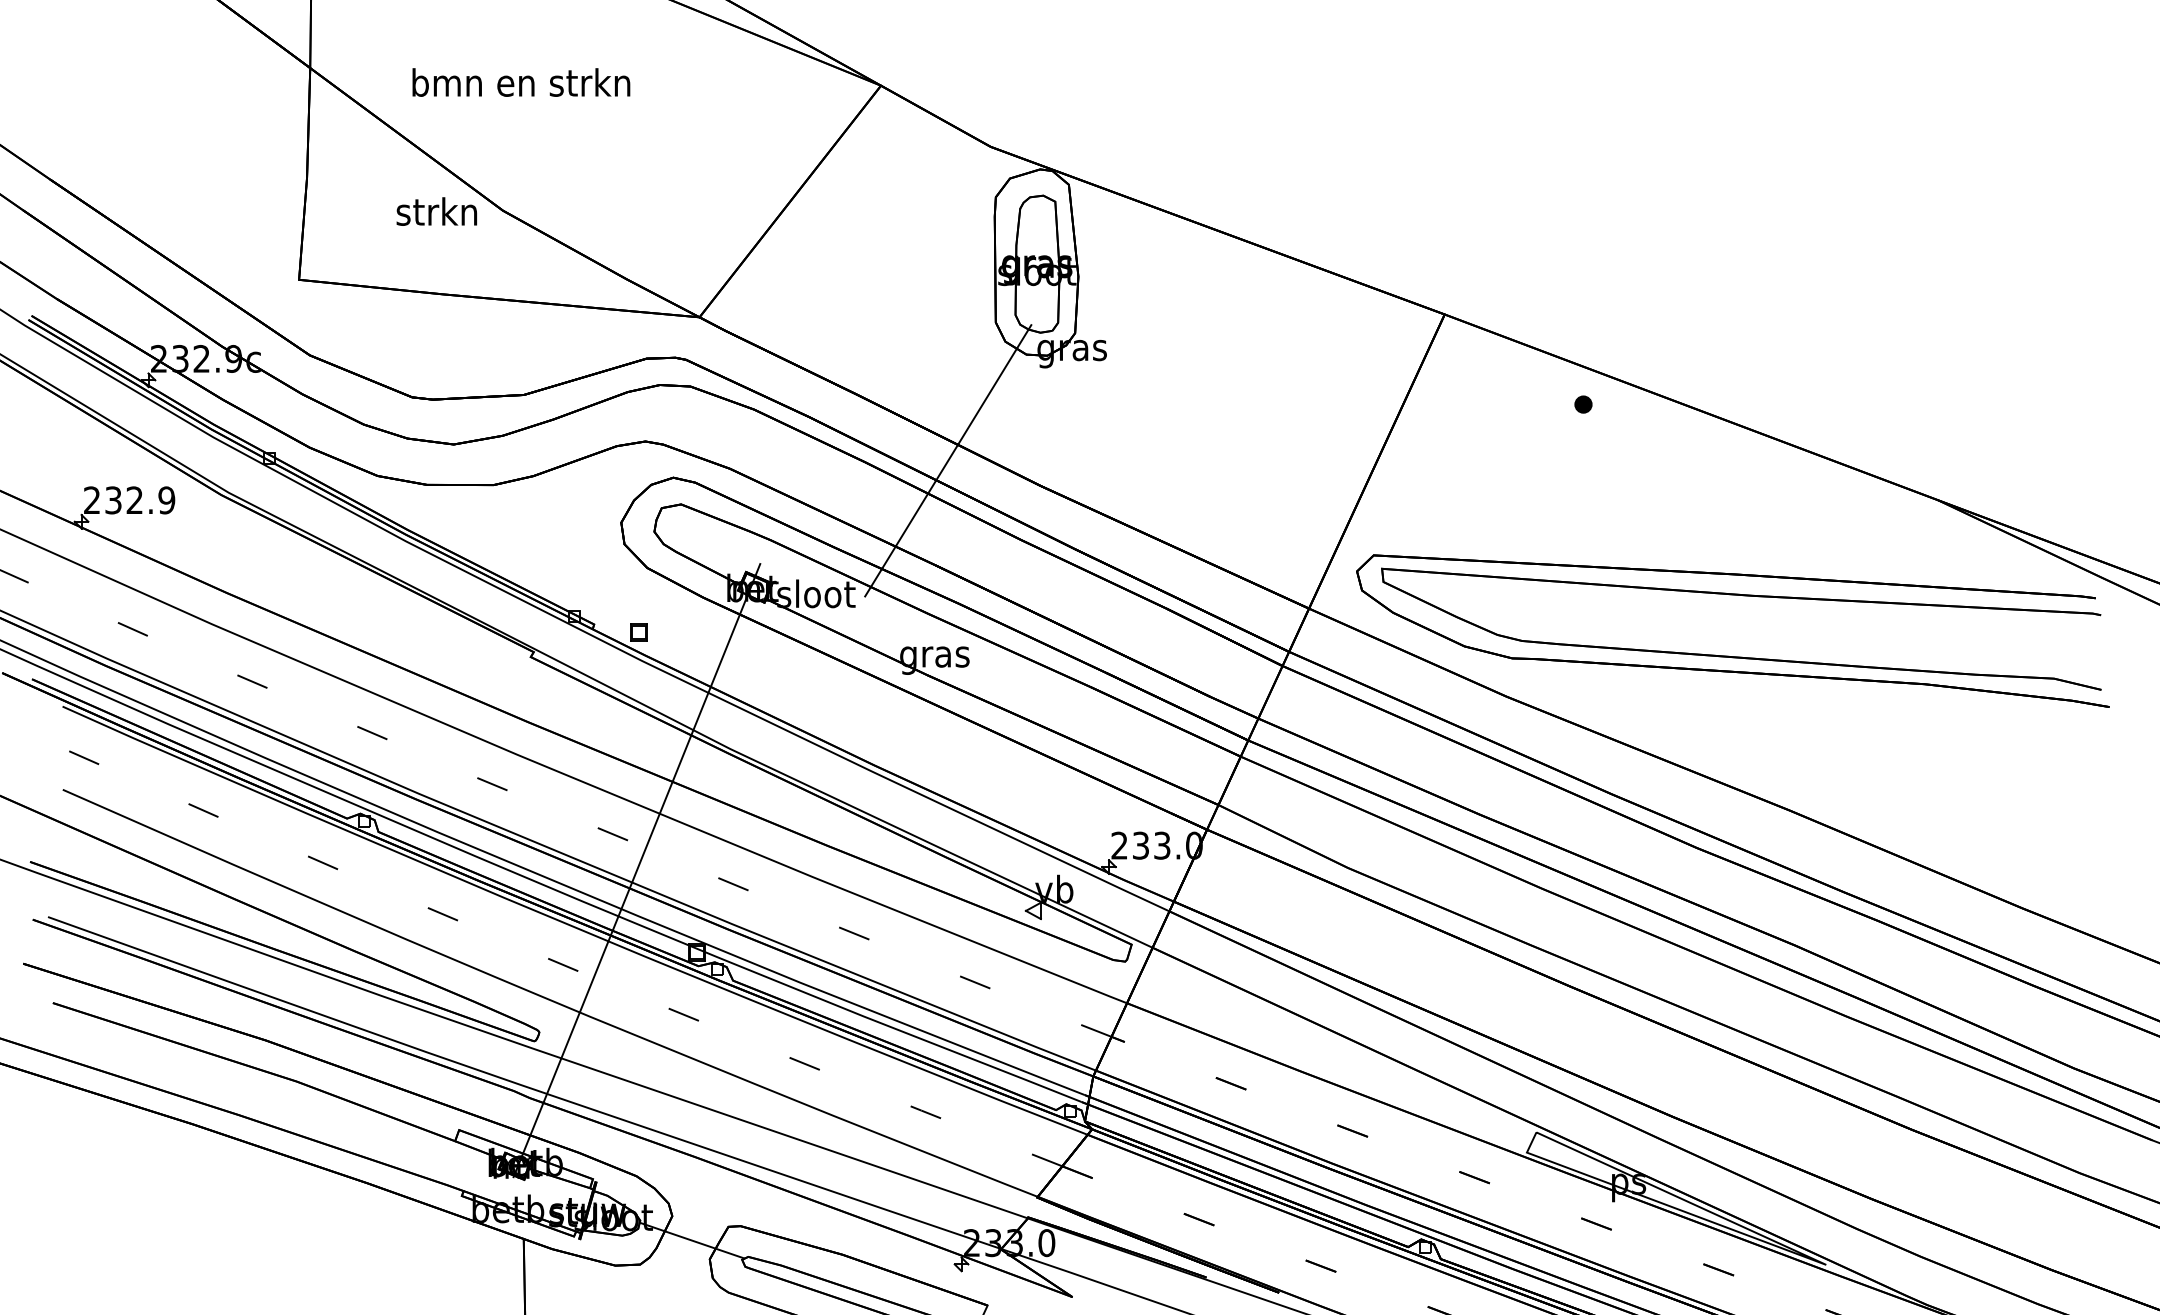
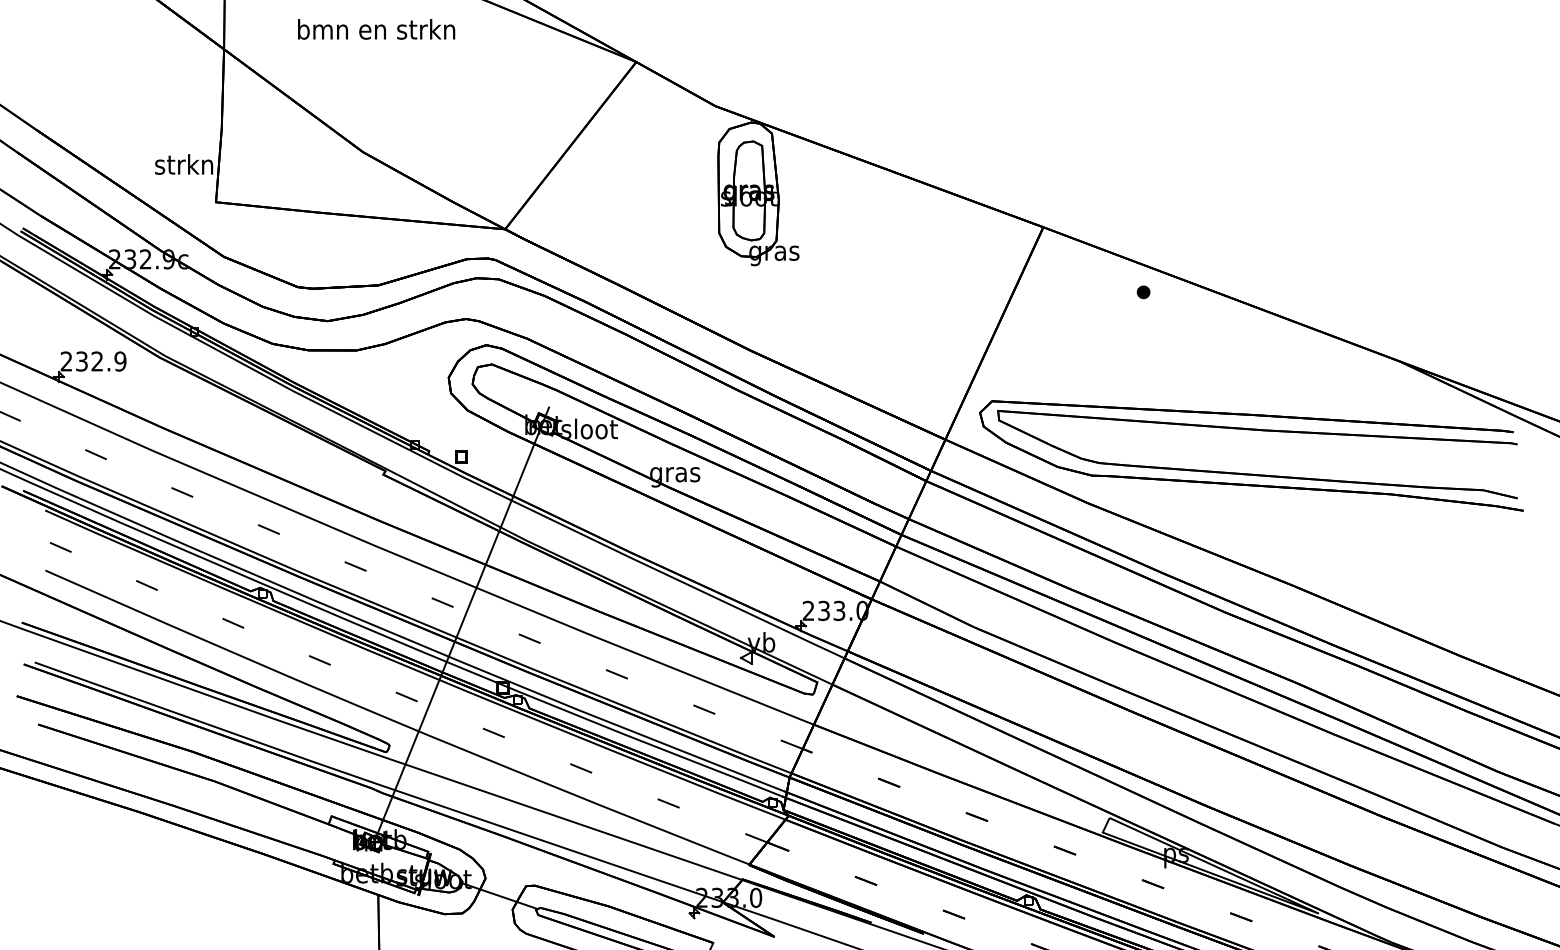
text: (521, 82) -> (376, 29), moved
text: (436, 211) -> (183, 164), moved
line: (948, 460) -> (685, 332), removed

